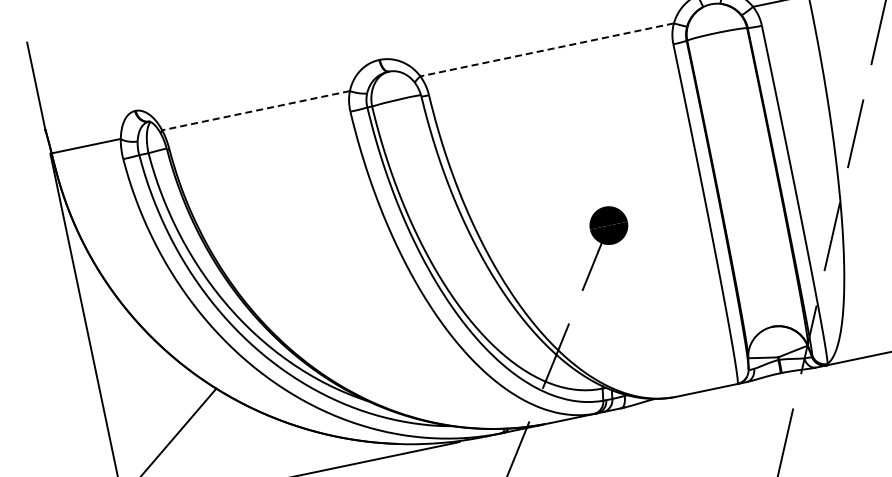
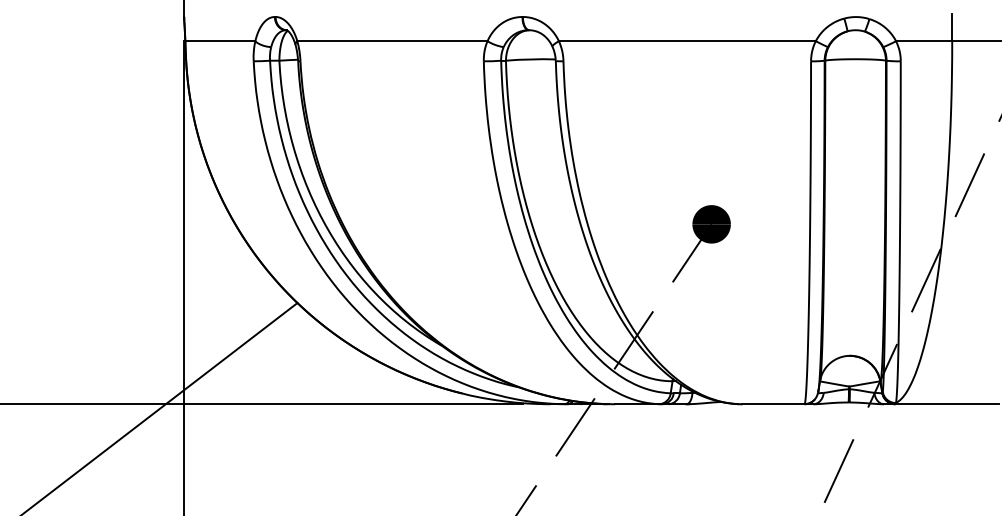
line: (546, 50) -> (686, 41), dashed -> solid
line: (255, 111) -> (391, 41), dashed -> solid

